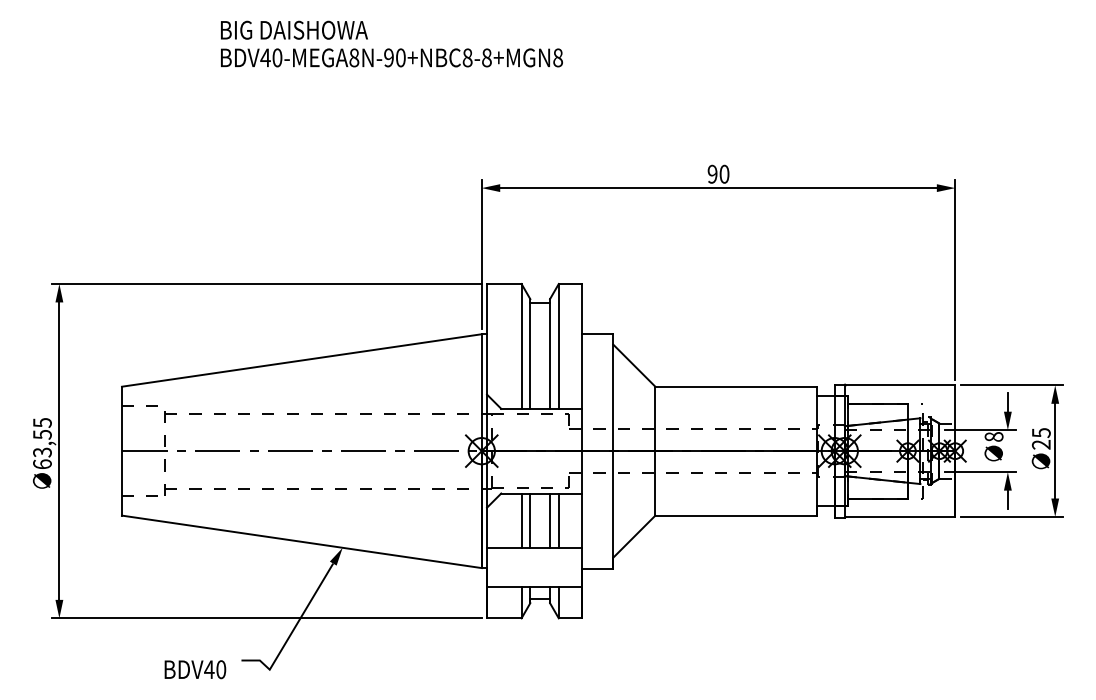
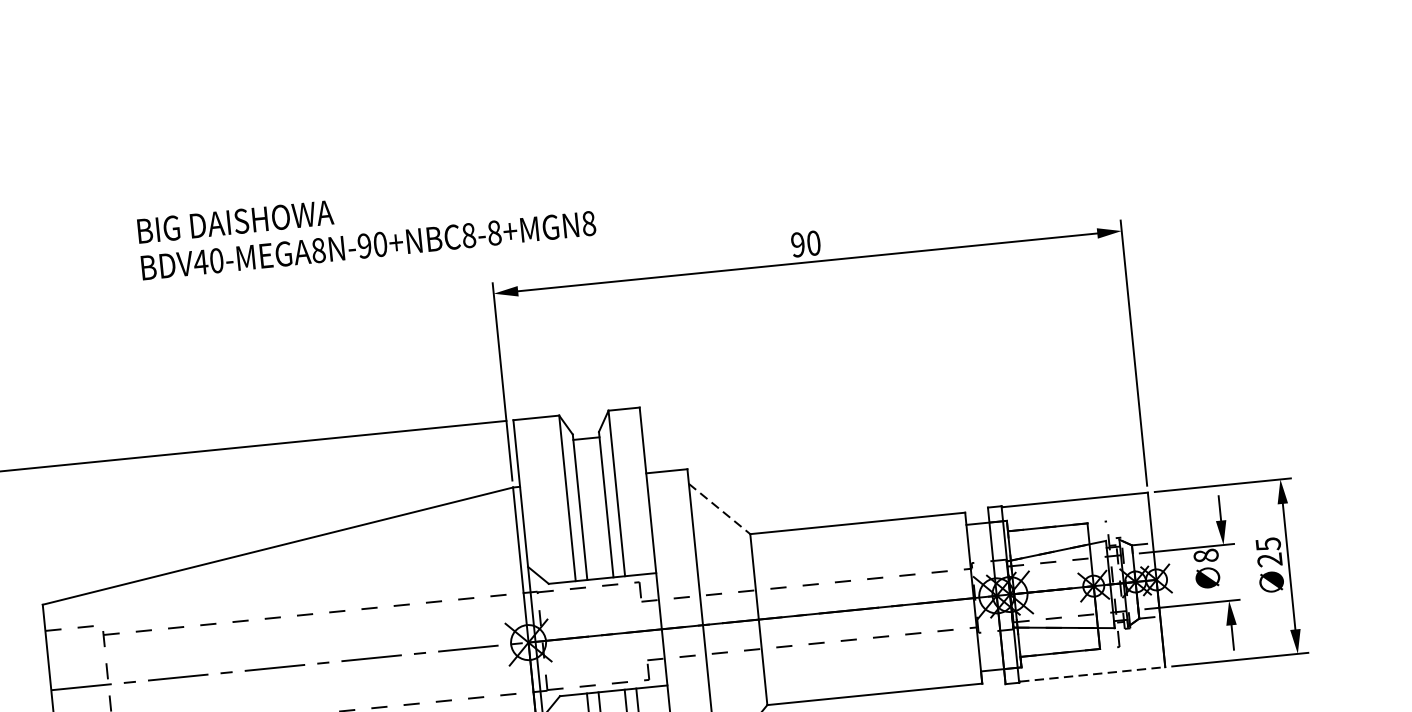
text: (391, 43) -> (366, 226), moved
line: (634, 365) -> (719, 508), solid -> dashed
line: (900, 516) -> (1092, 673), solid -> dashed

